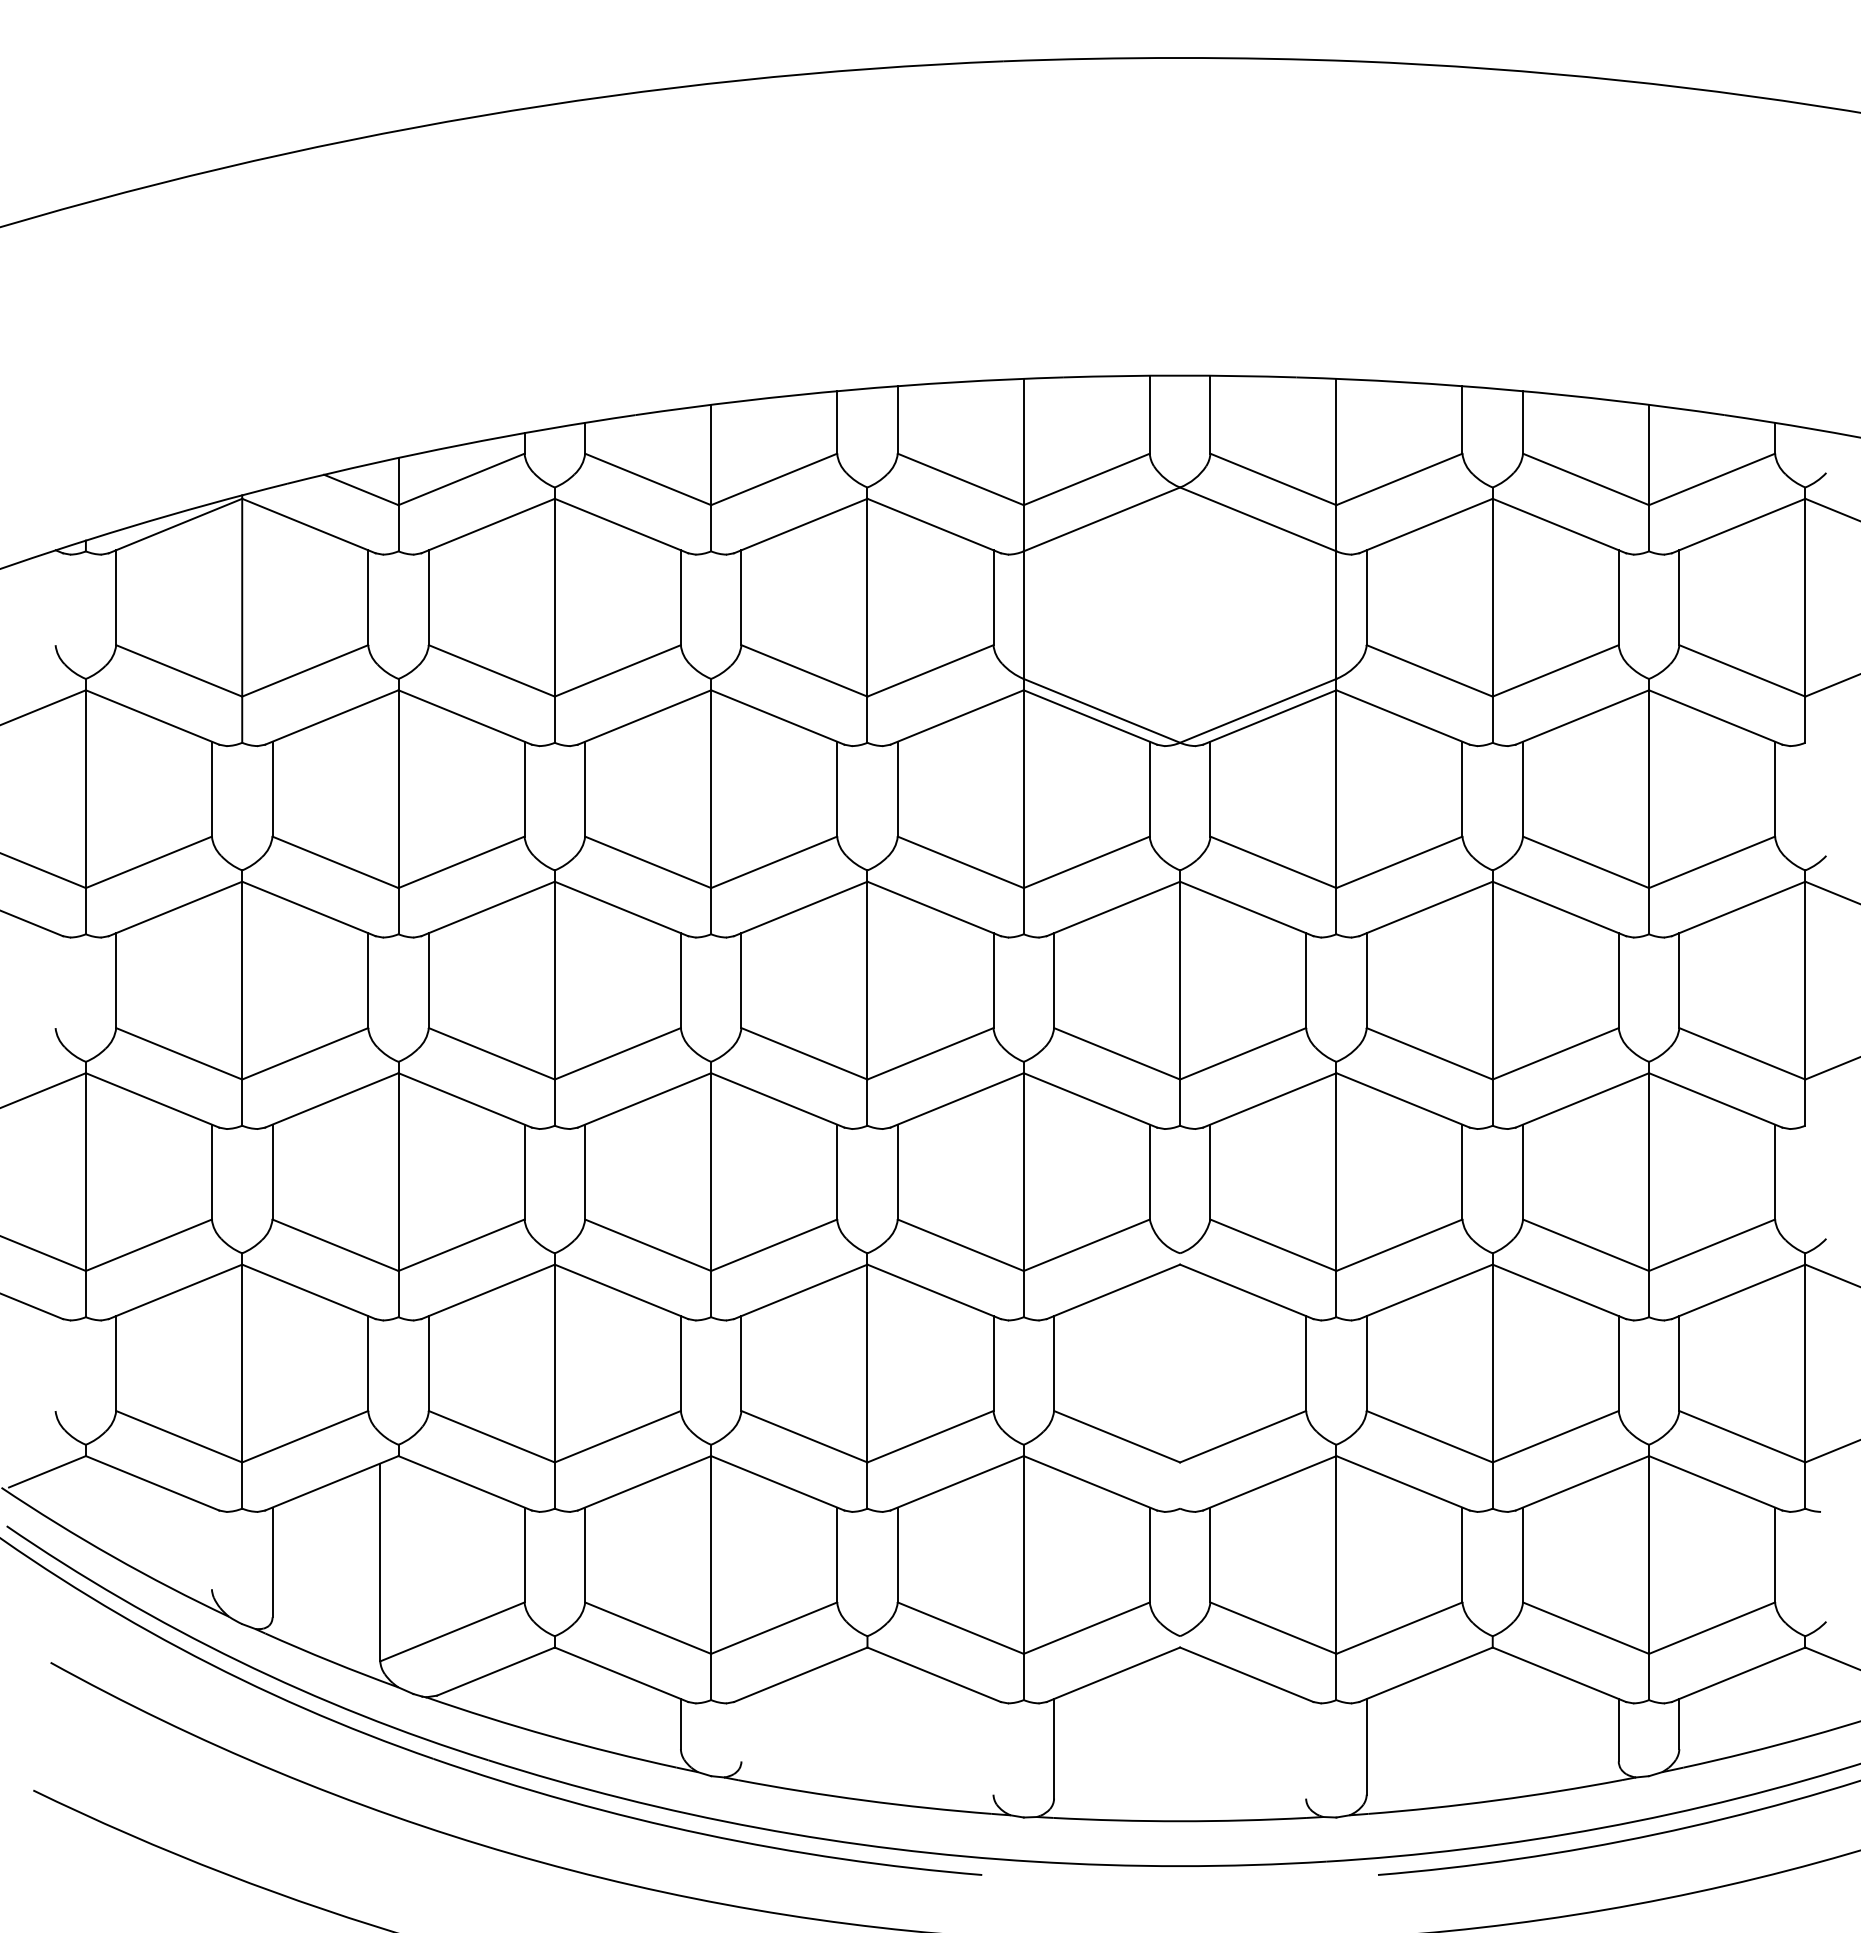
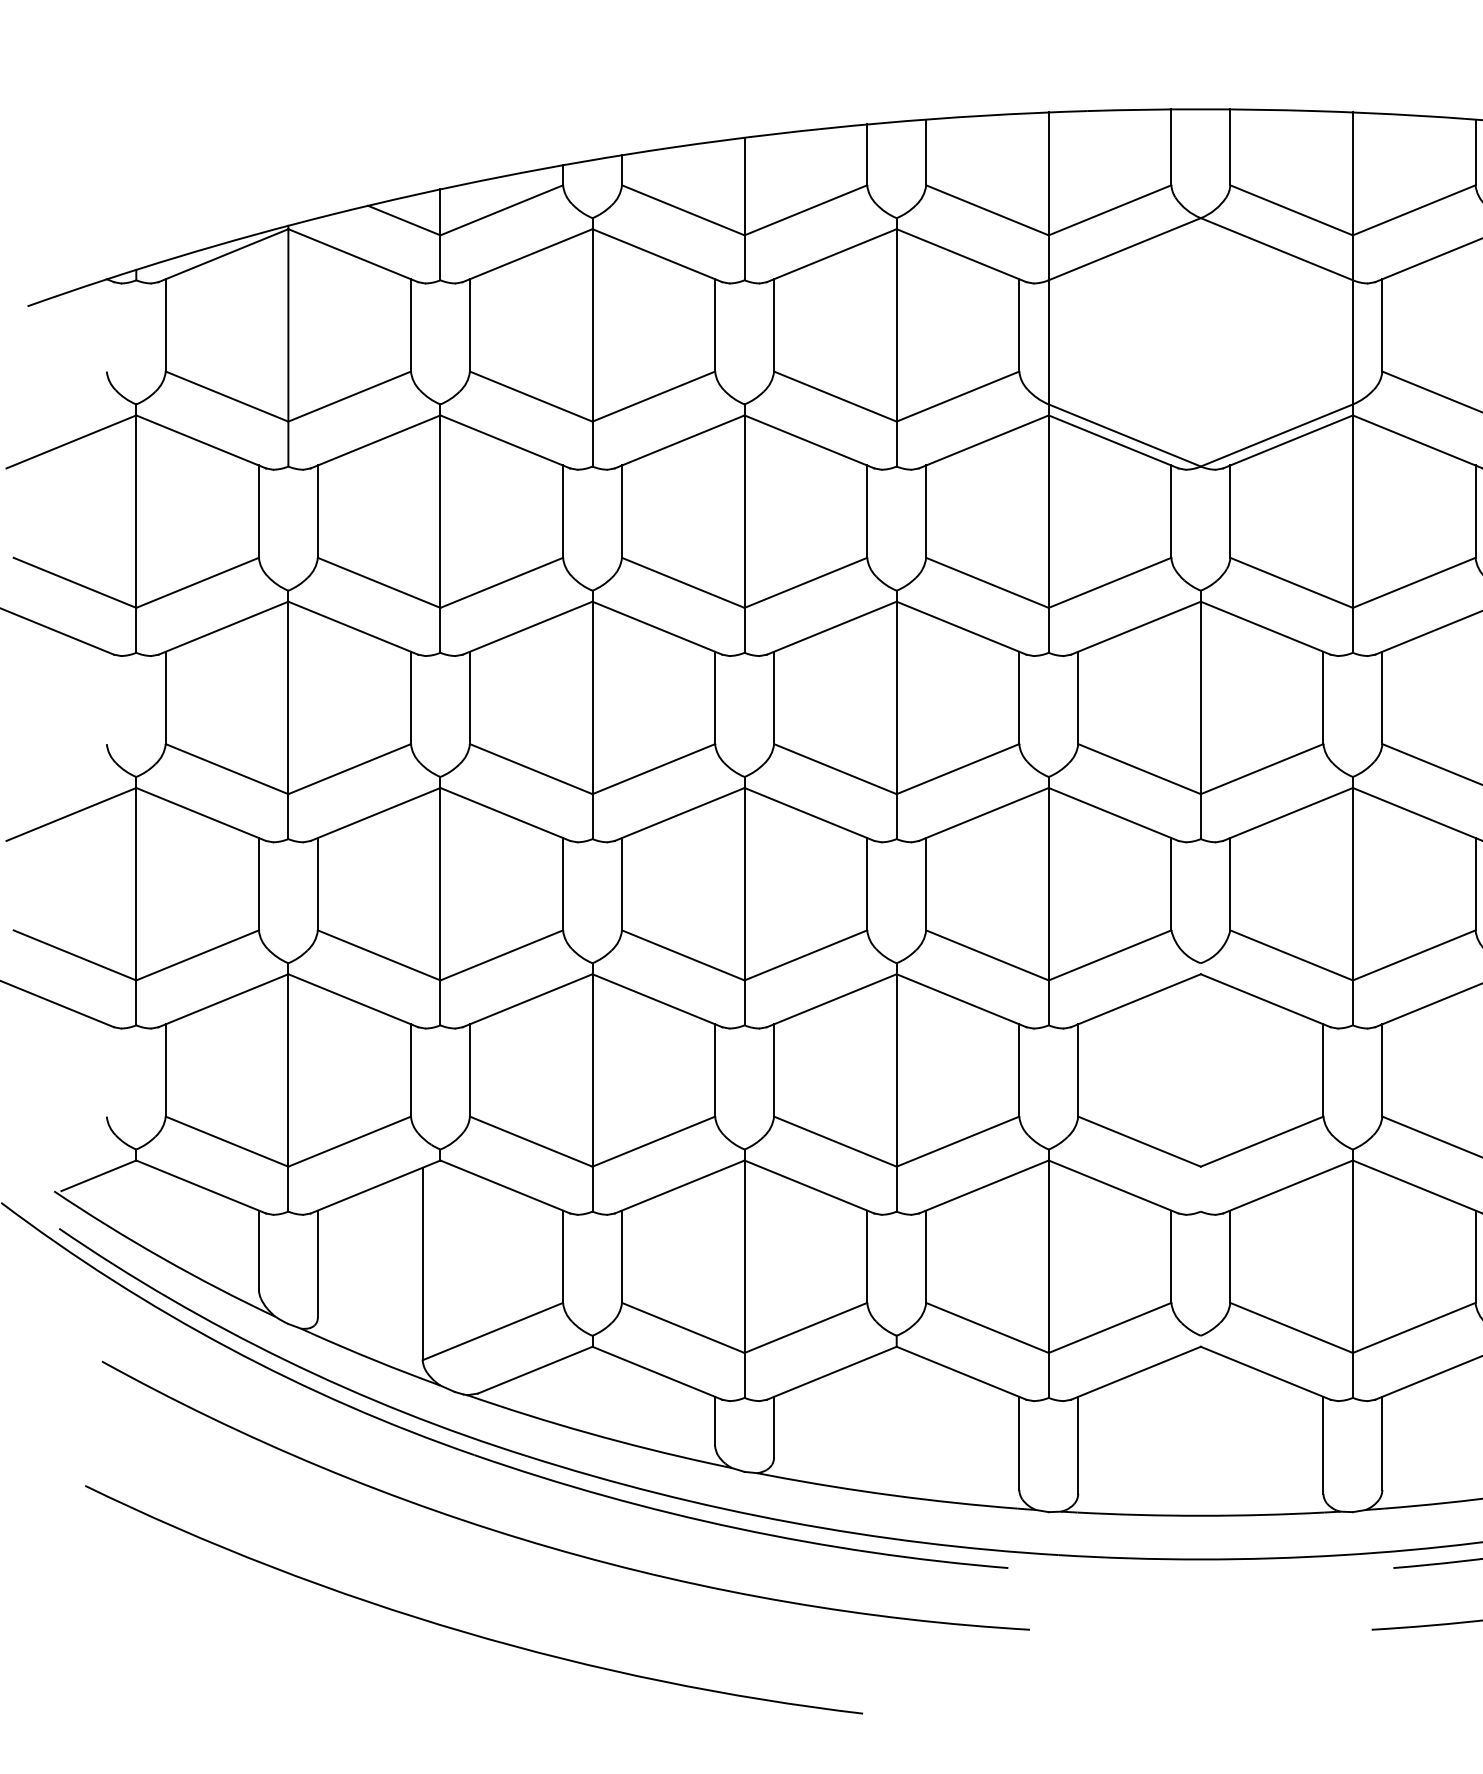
line: (211, 1548) -> (258, 1250), added
line: (741, 1730) -> (774, 1427), added
line: (993, 1746) -> (1019, 1443), added
line: (1306, 1748) -> (1323, 1444), added

